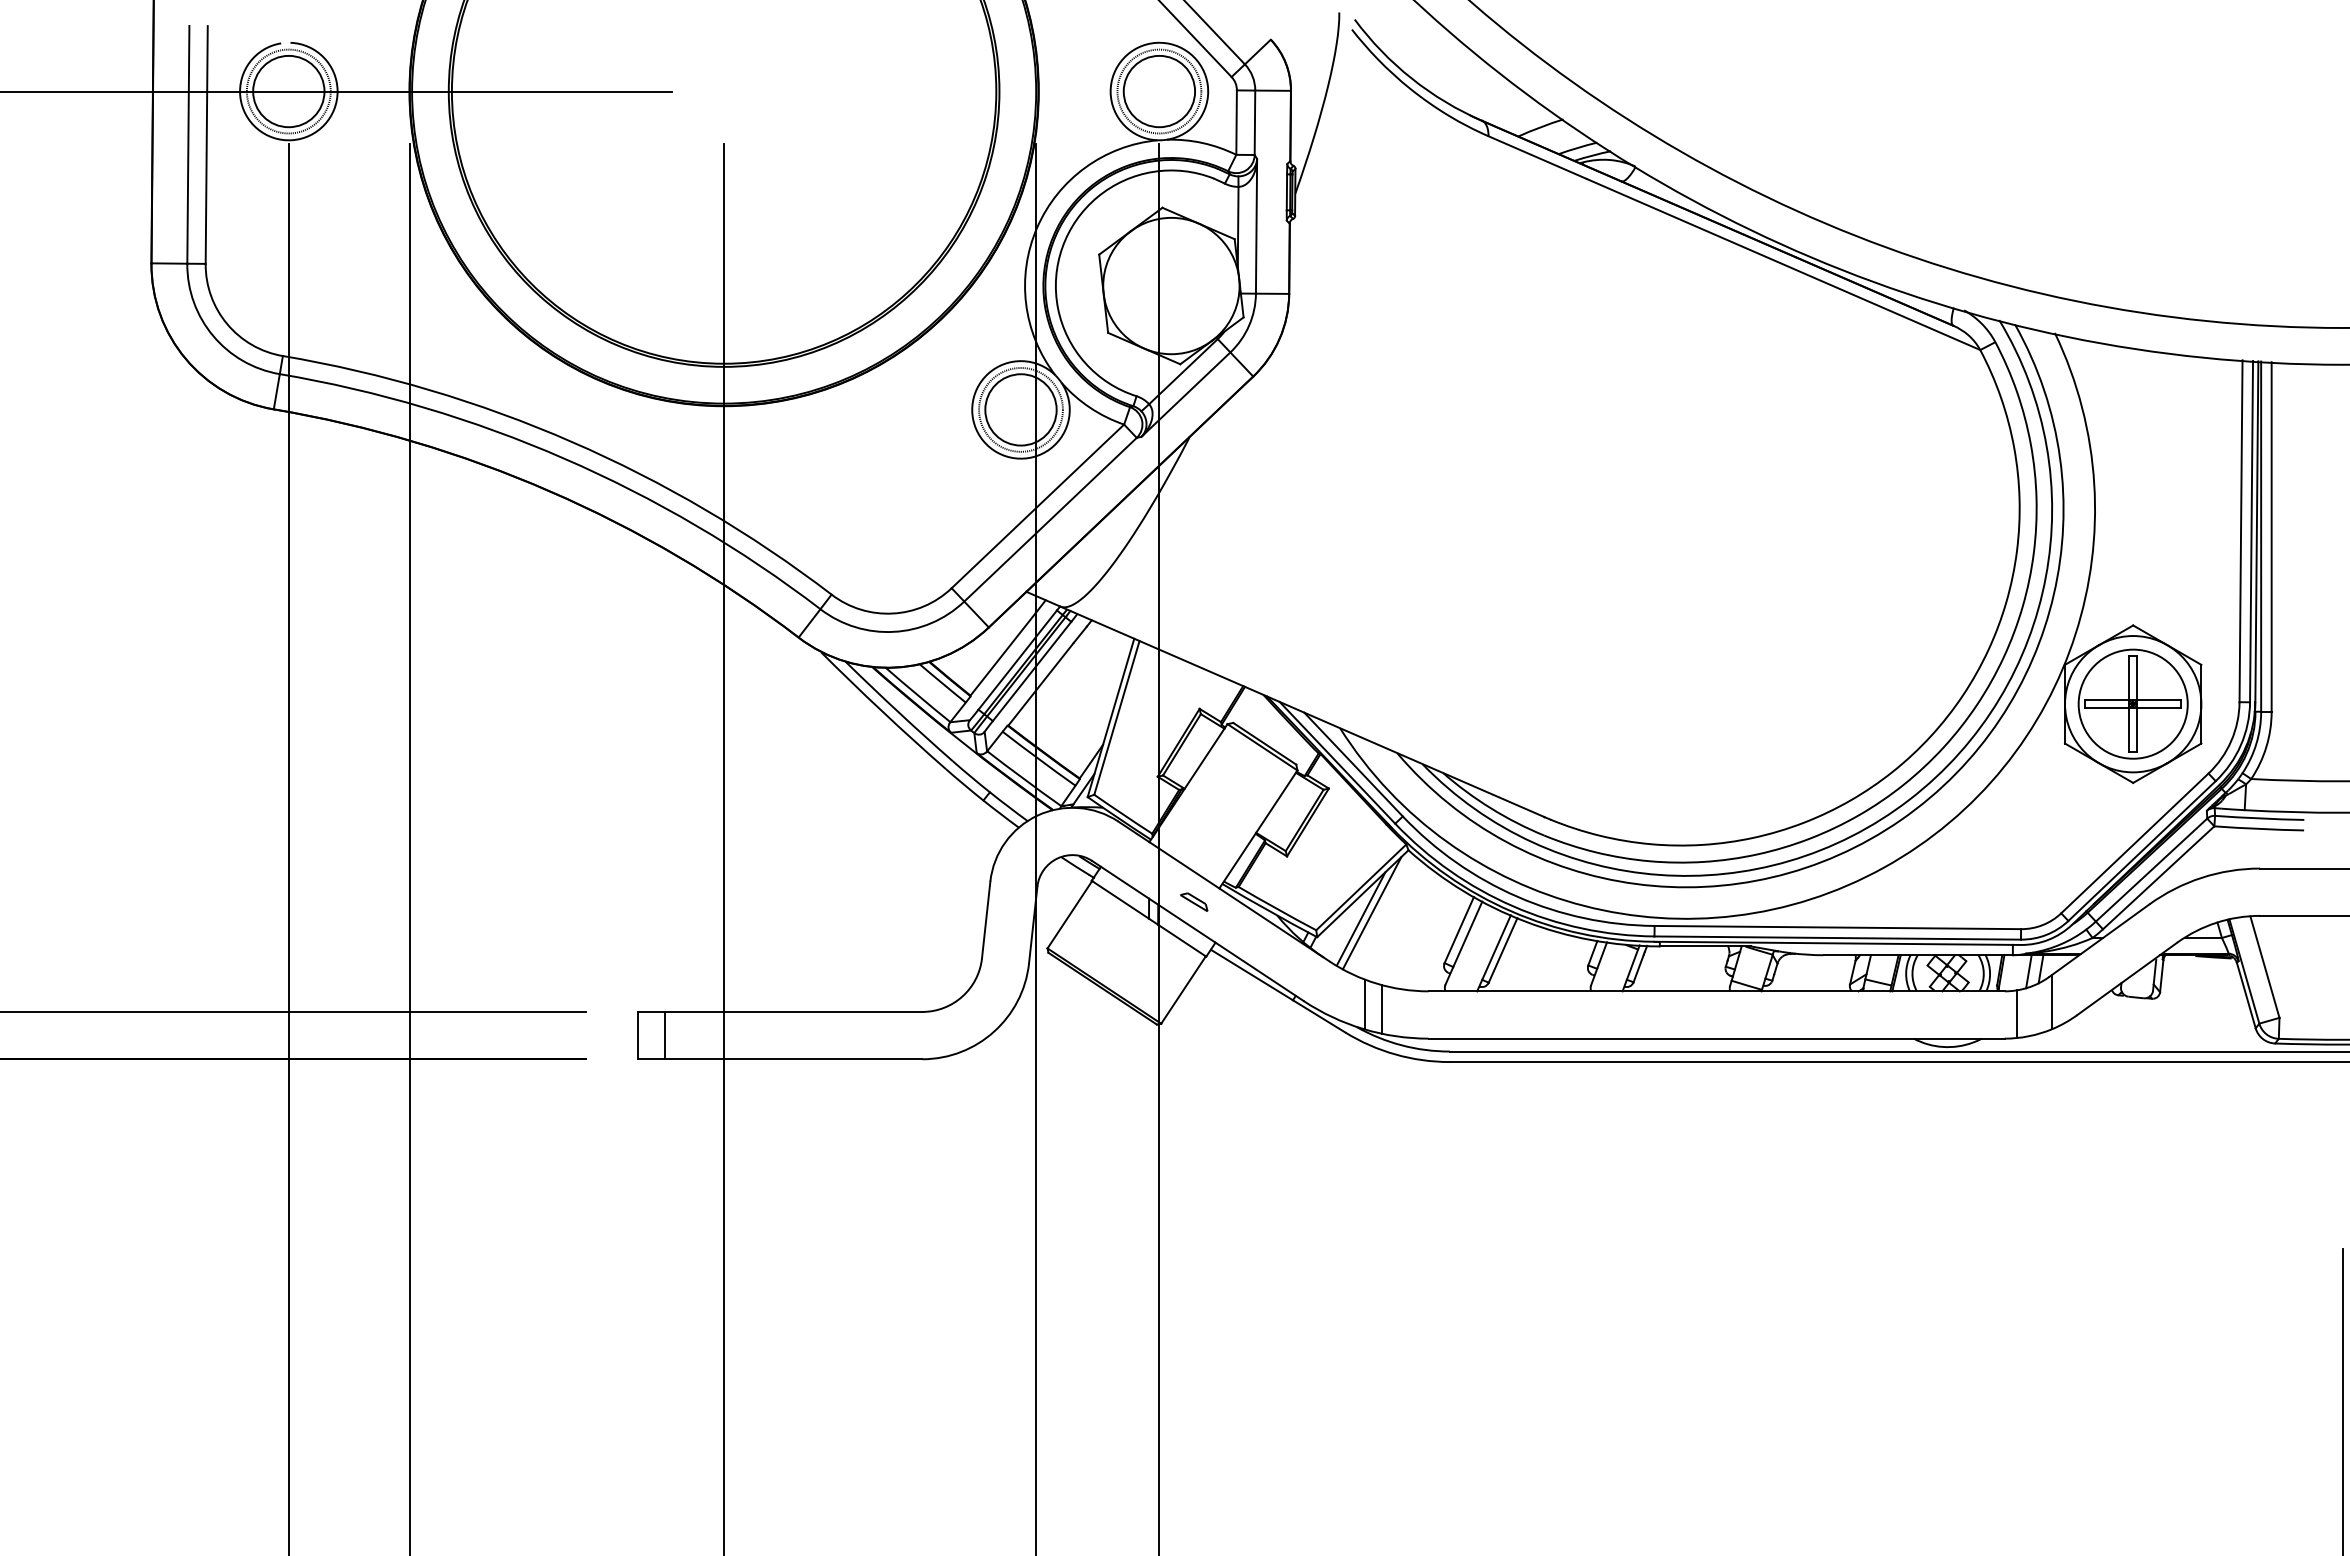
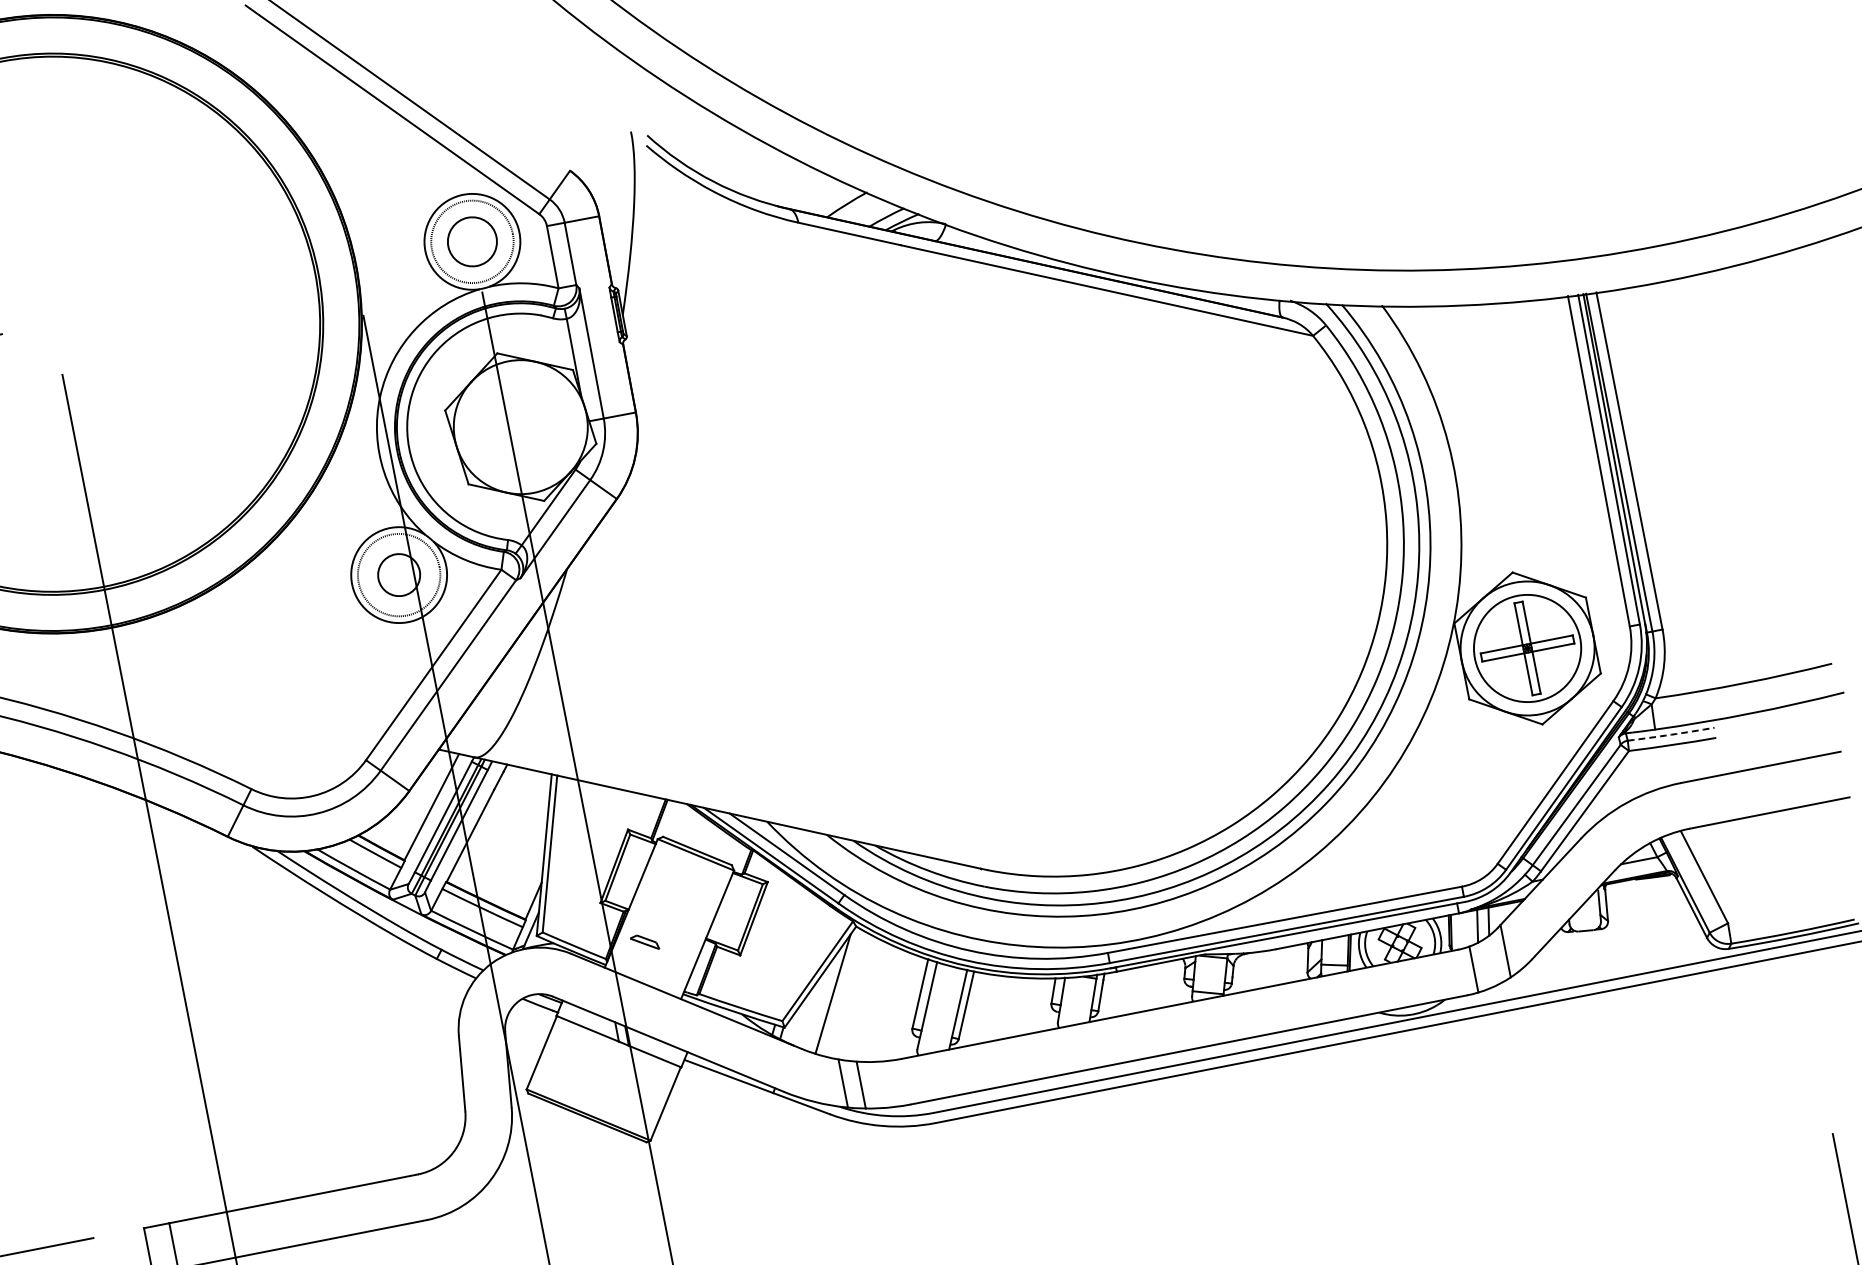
circle: (1159, 91) -> (472, 241), size x0.7
circle: (1020, 409) -> (398, 574), size x0.6
arc: (2259, 818) -> (1671, 734), solid -> dashed
part: (1194, 901) -> (644, 942), moved
line: (1360, 918) -> (822, 1001), removed

